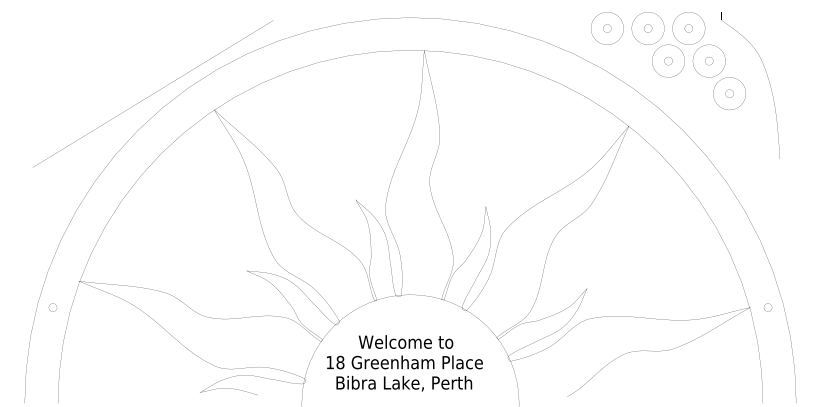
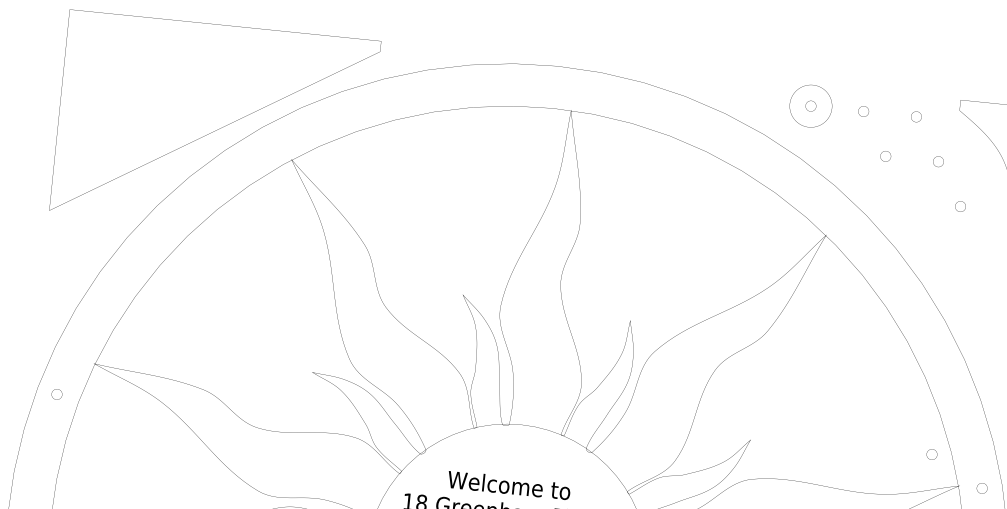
part: (688, 60) -> (911, 158), removed
part: (726, 285) -> (931, 454), added

